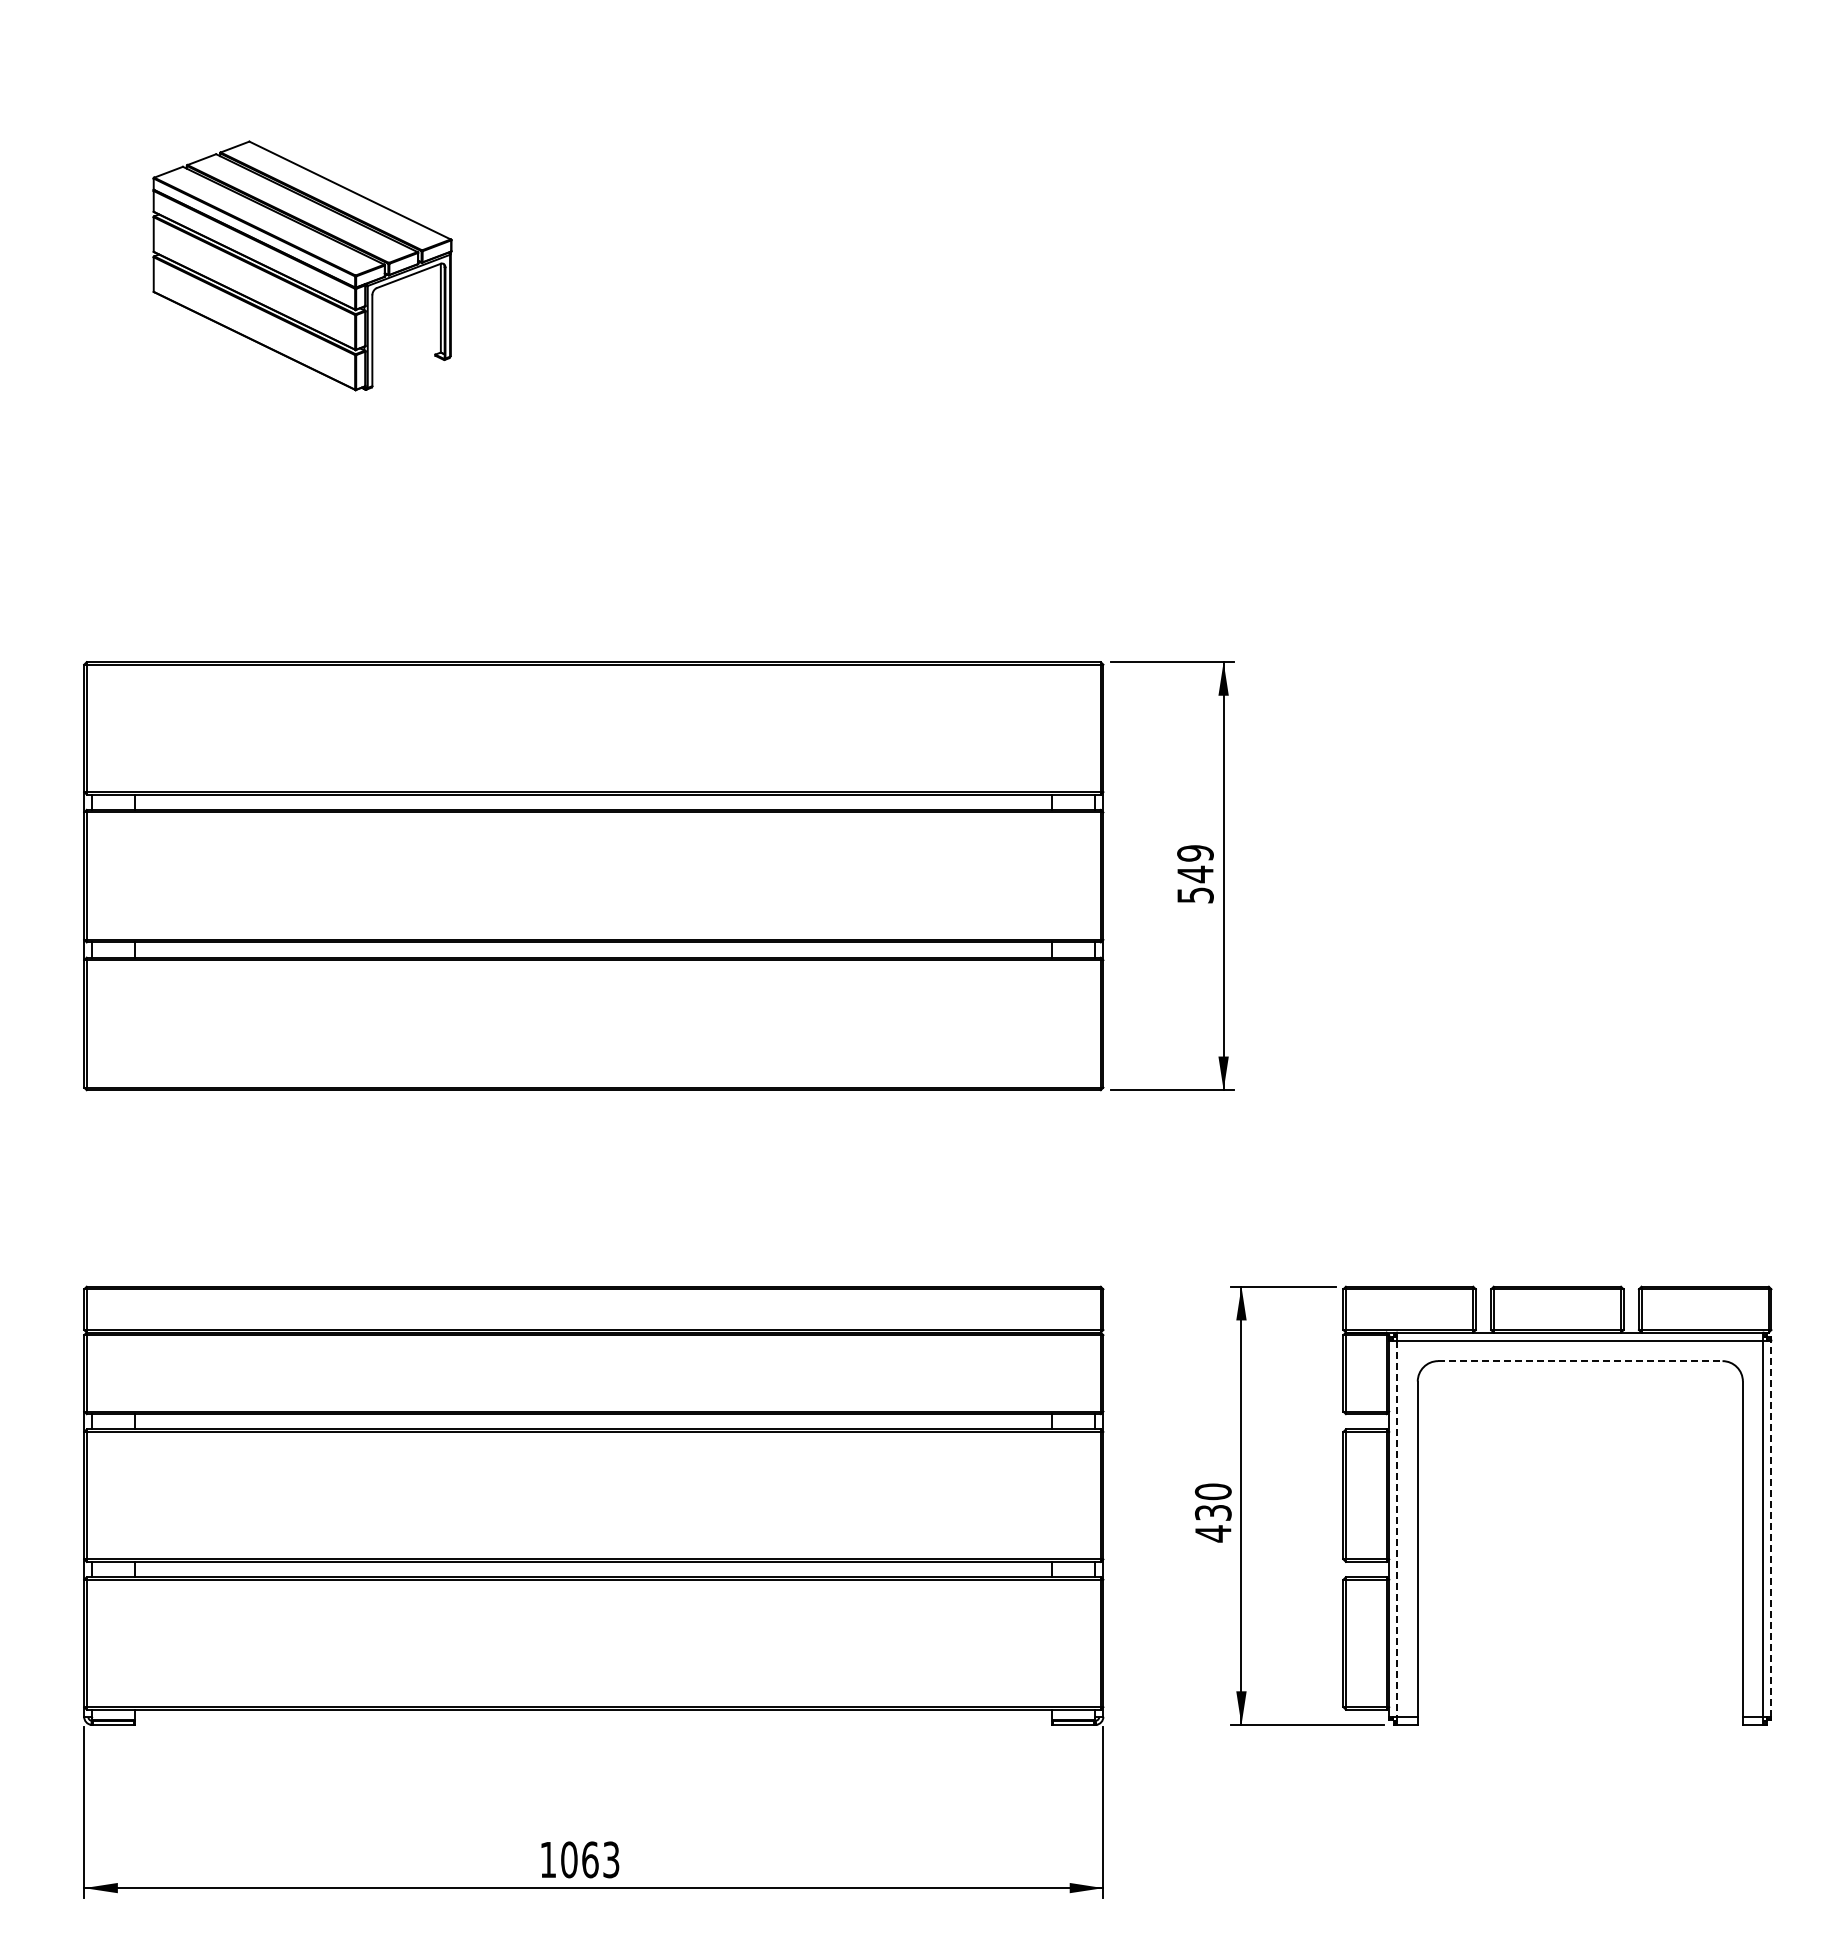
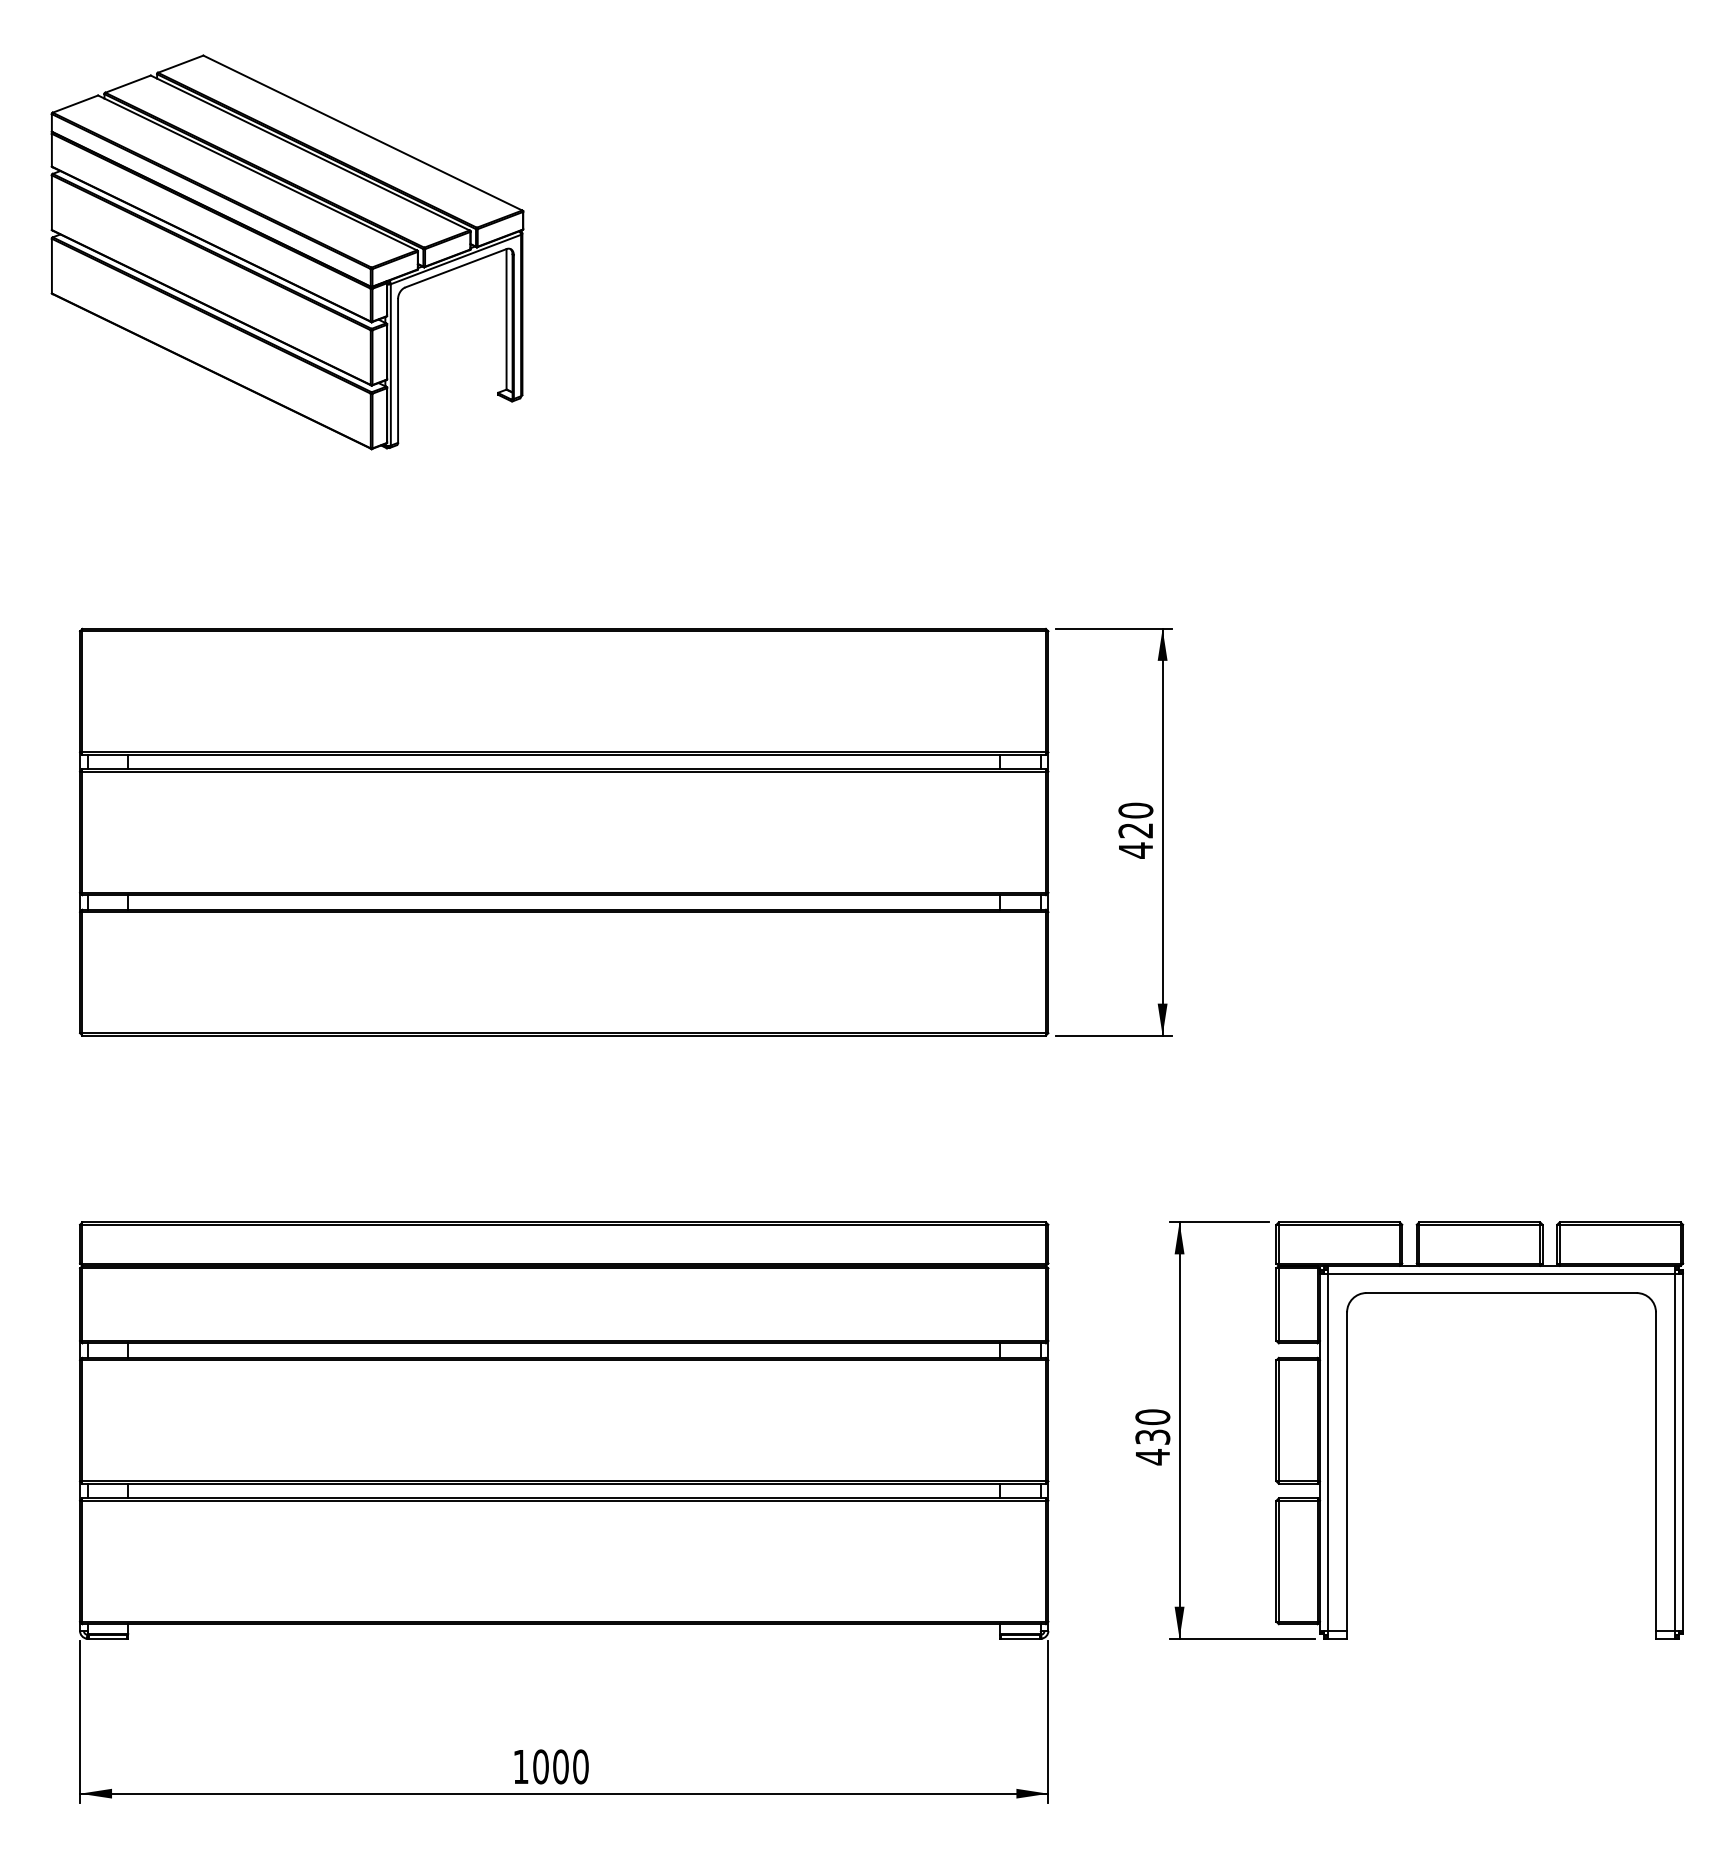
part: (302, 265) -> (287, 252), size x1.67
text: (1195, 874) -> (1135, 830), 549 -> 420
line: (1580, 1361) -> (1501, 1293), dashed -> solid
line: (1771, 1528) -> (1683, 1452), dashed -> solid
line: (1397, 1529) -> (1327, 1453), dashed -> solid
text: (600, 1859) -> (570, 1766), 1063 -> 1000

